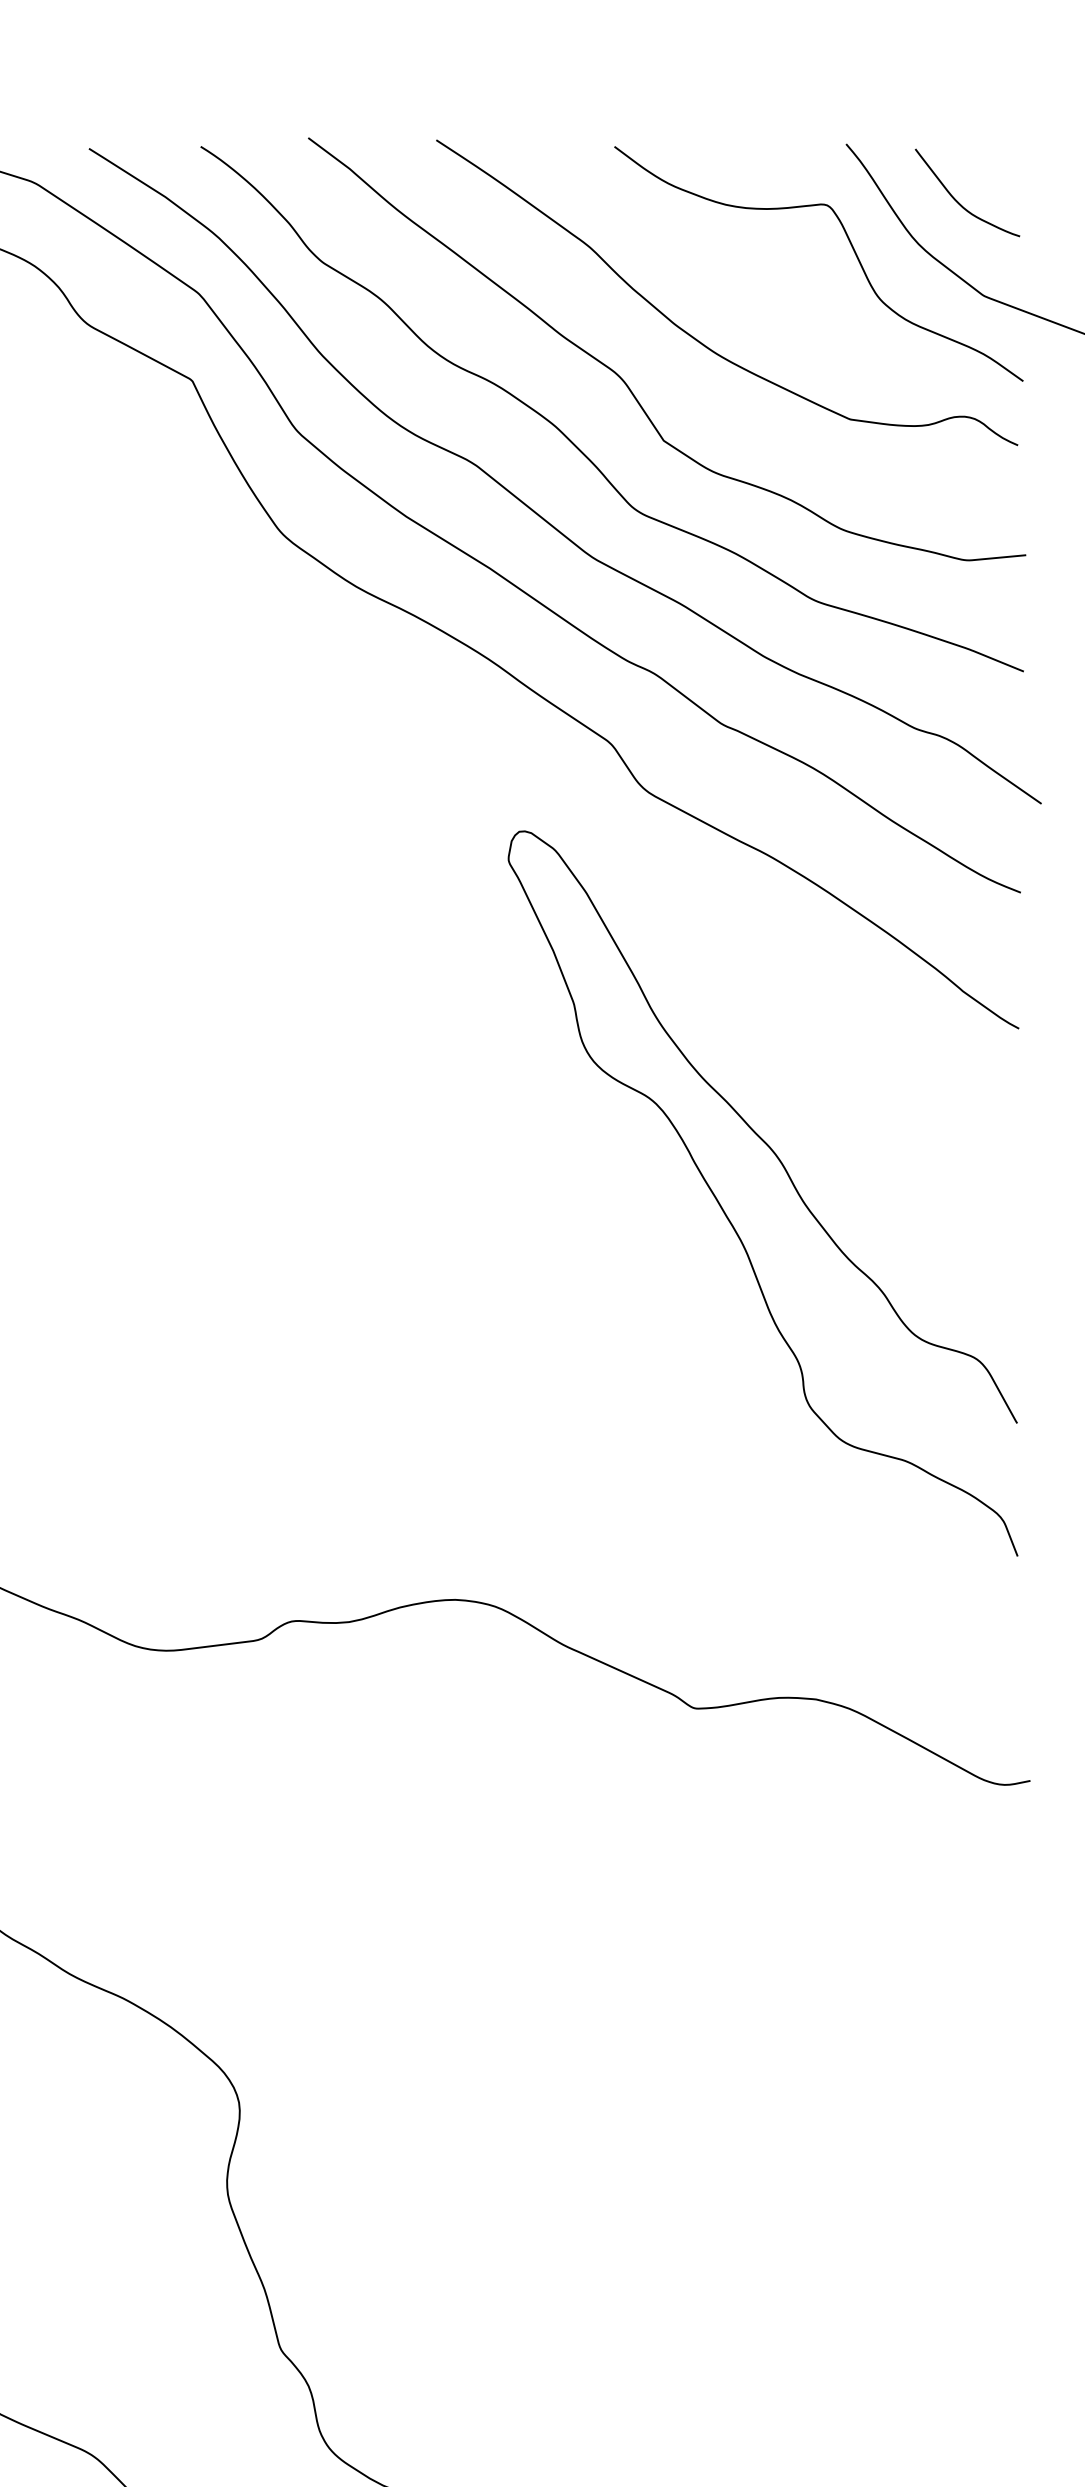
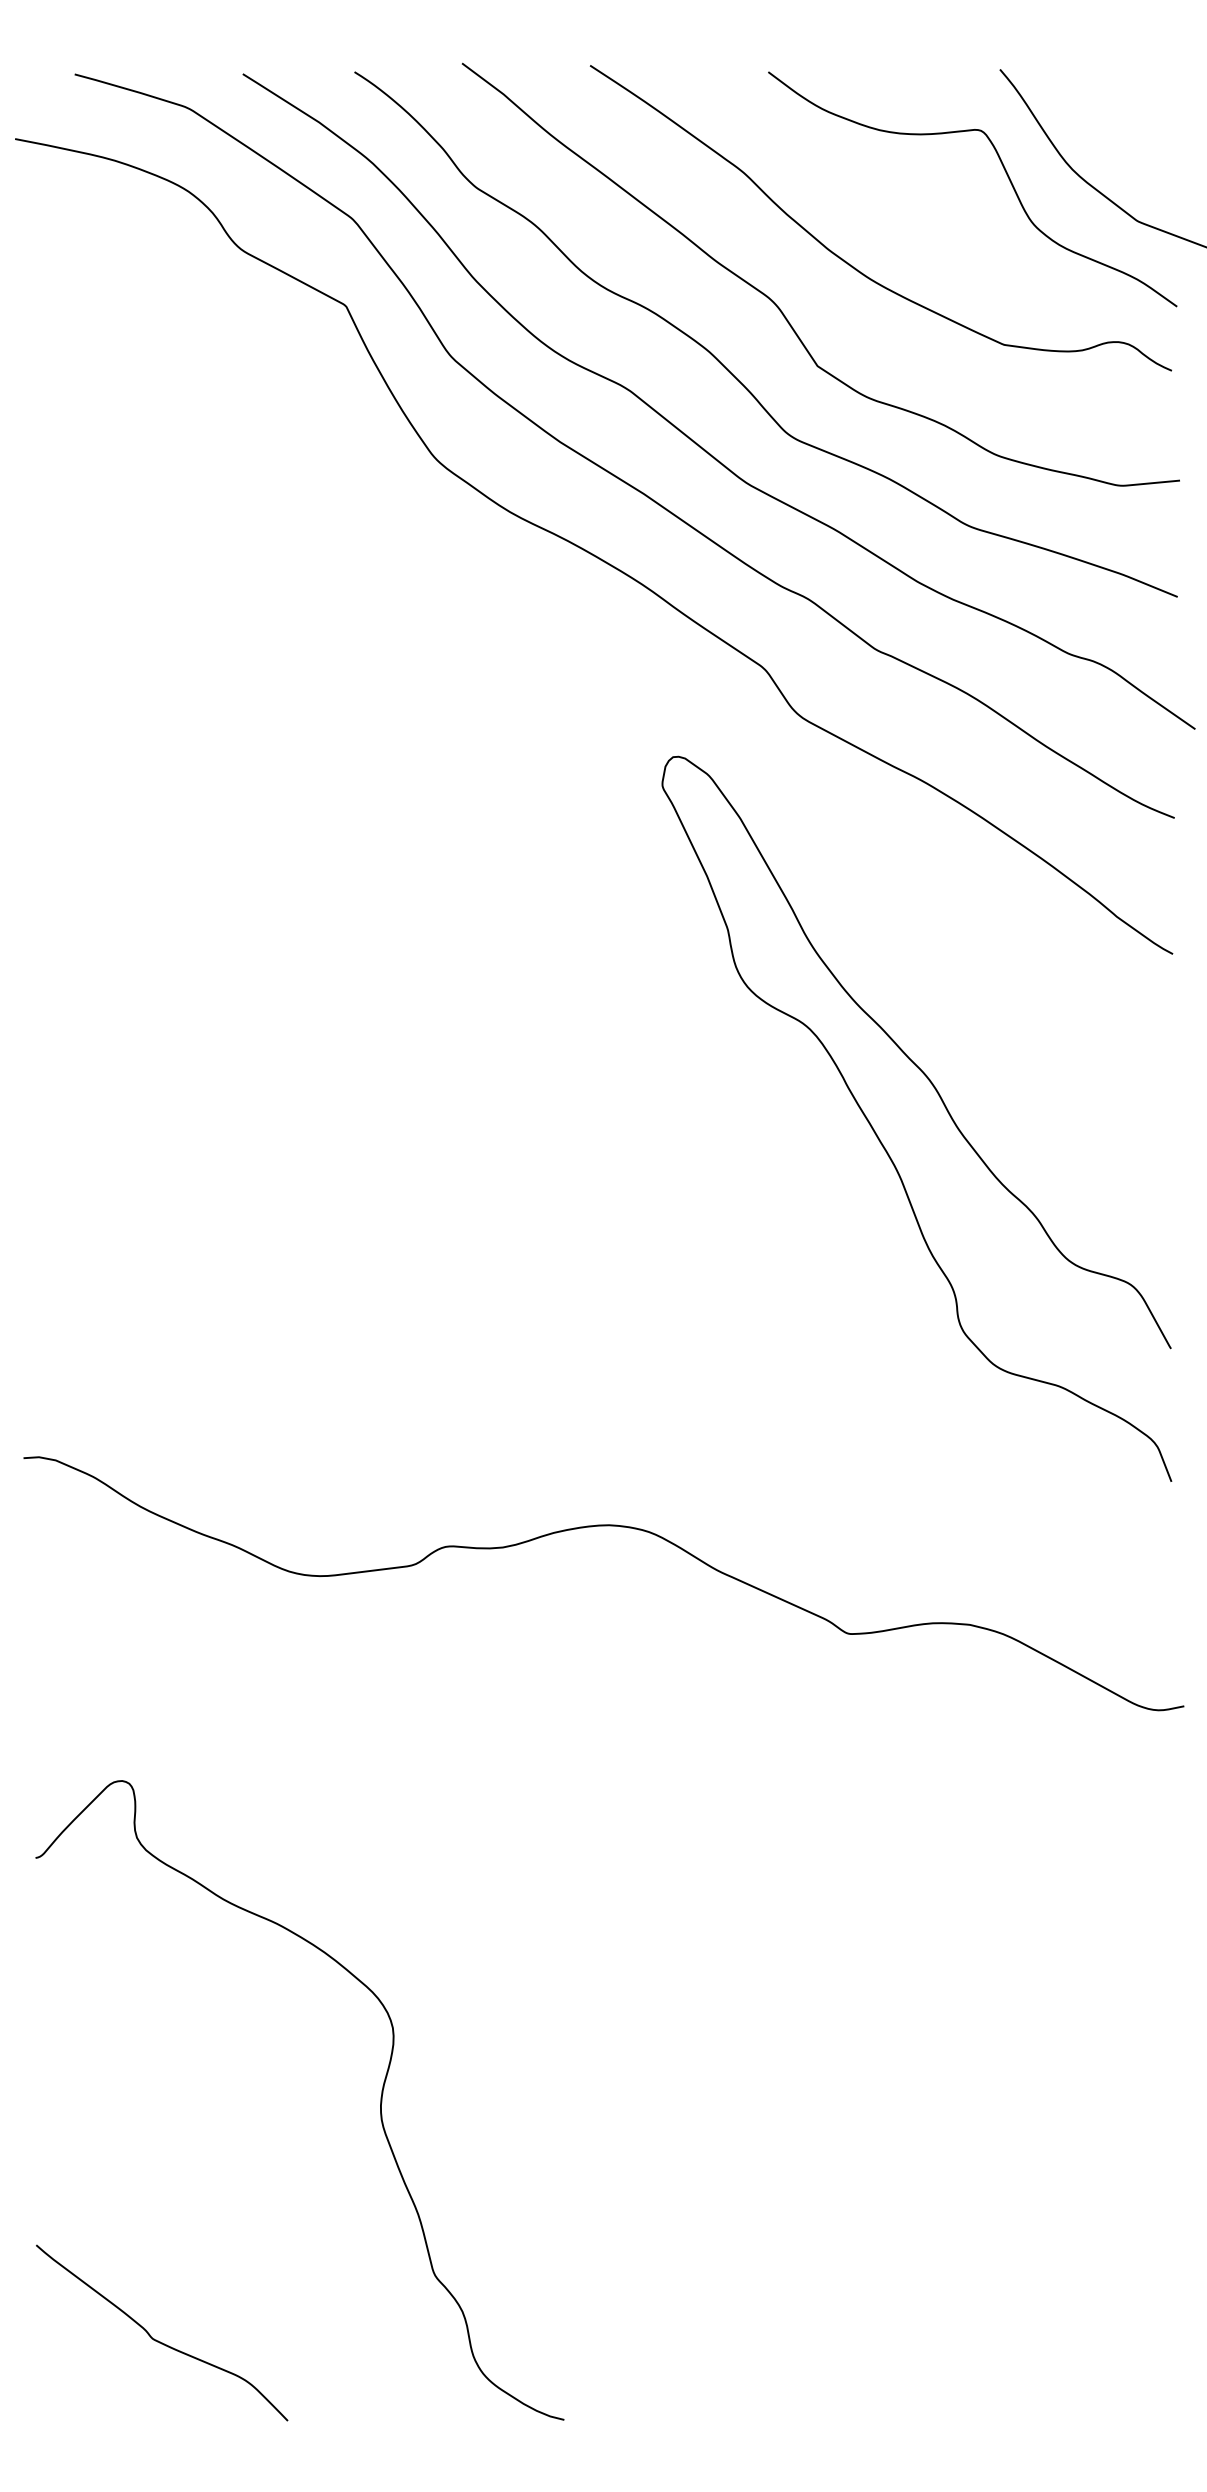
curve: (957, 201) -> (1111, 126), removed

